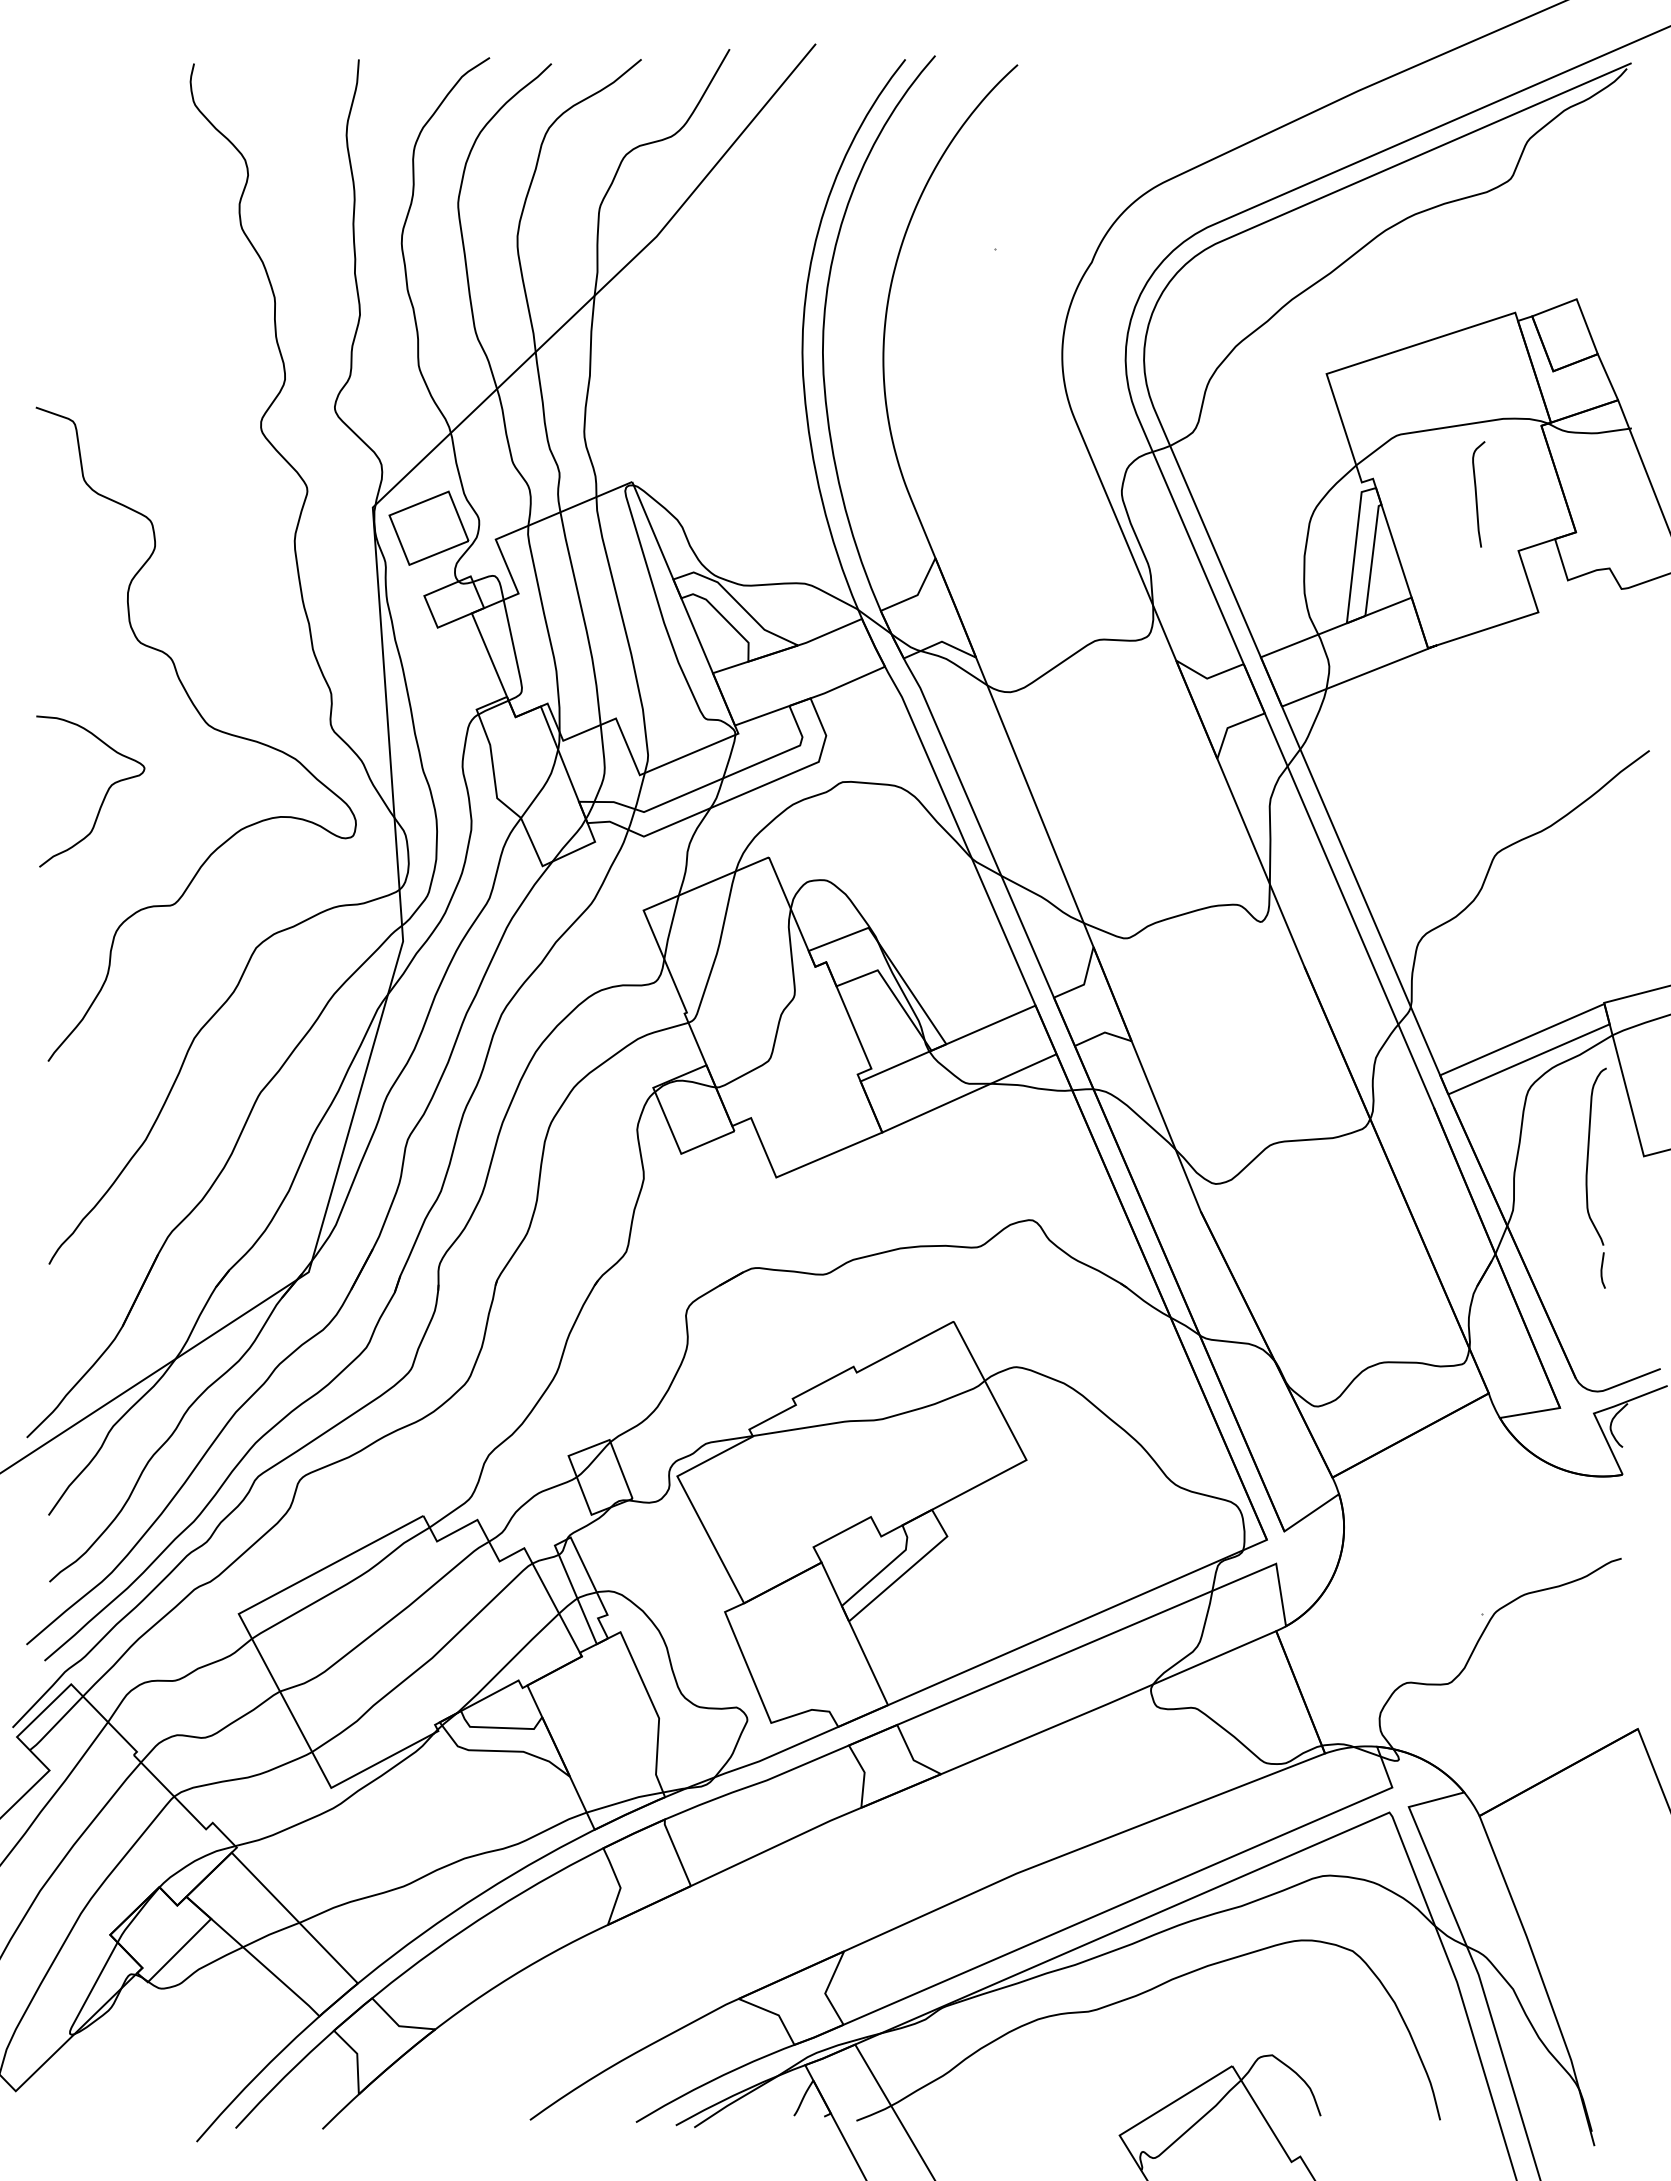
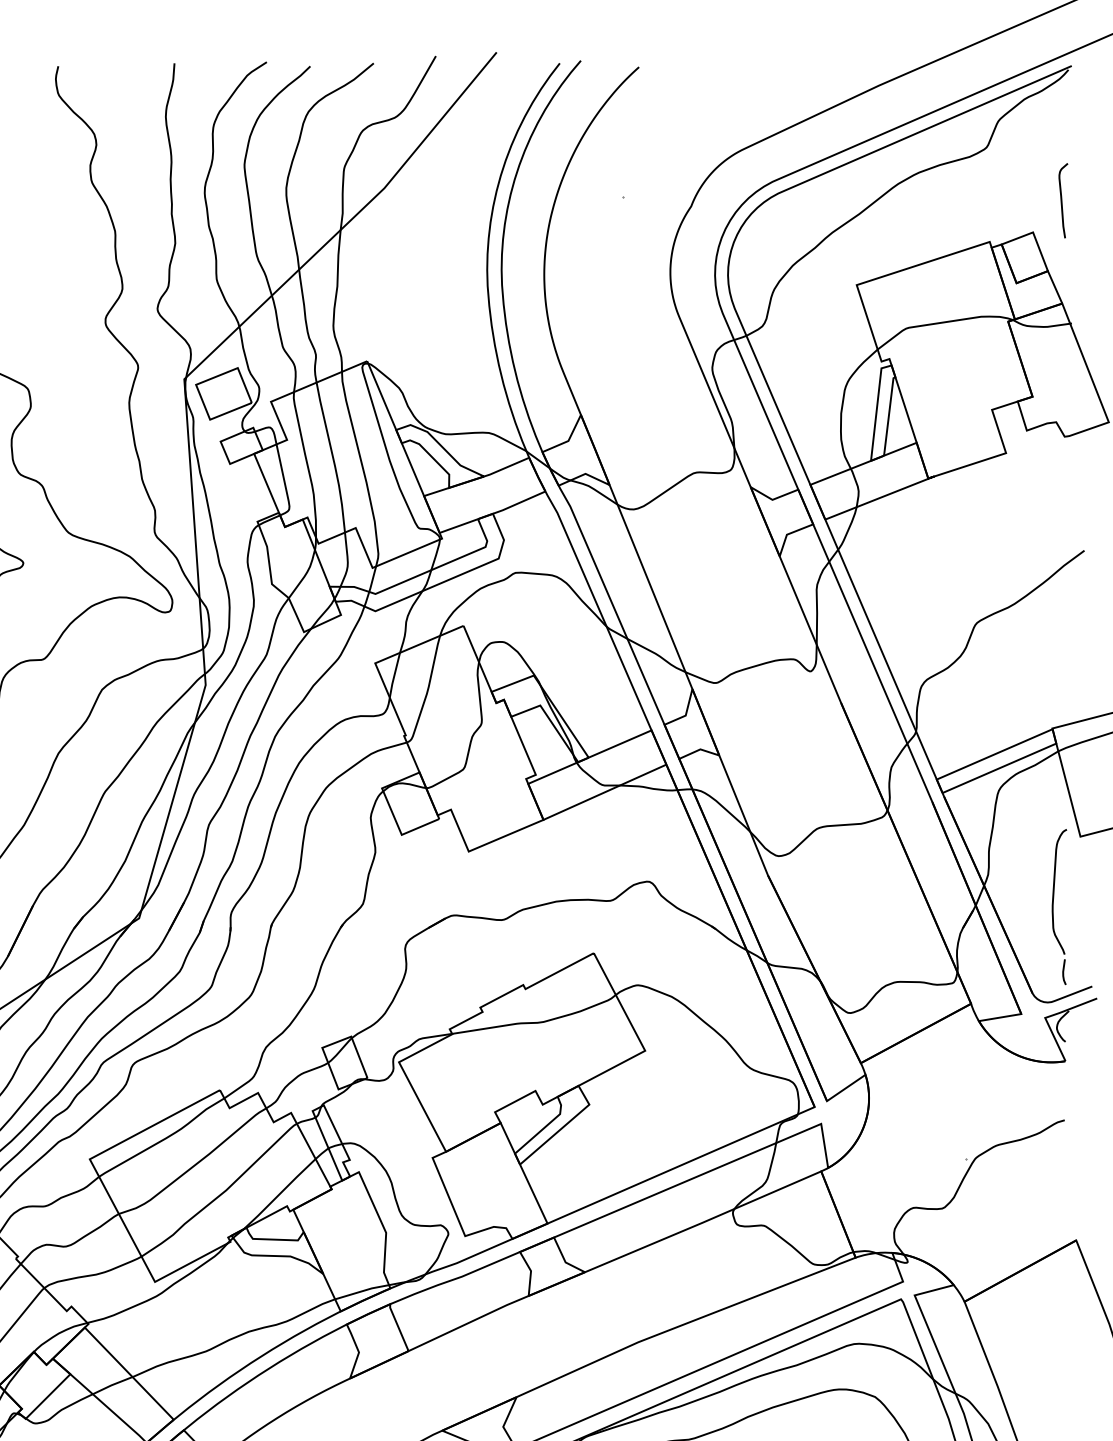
curve: (1476, 494) -> (1061, 200), moved
part: (1587, 1177) -> (1053, 906), moved

